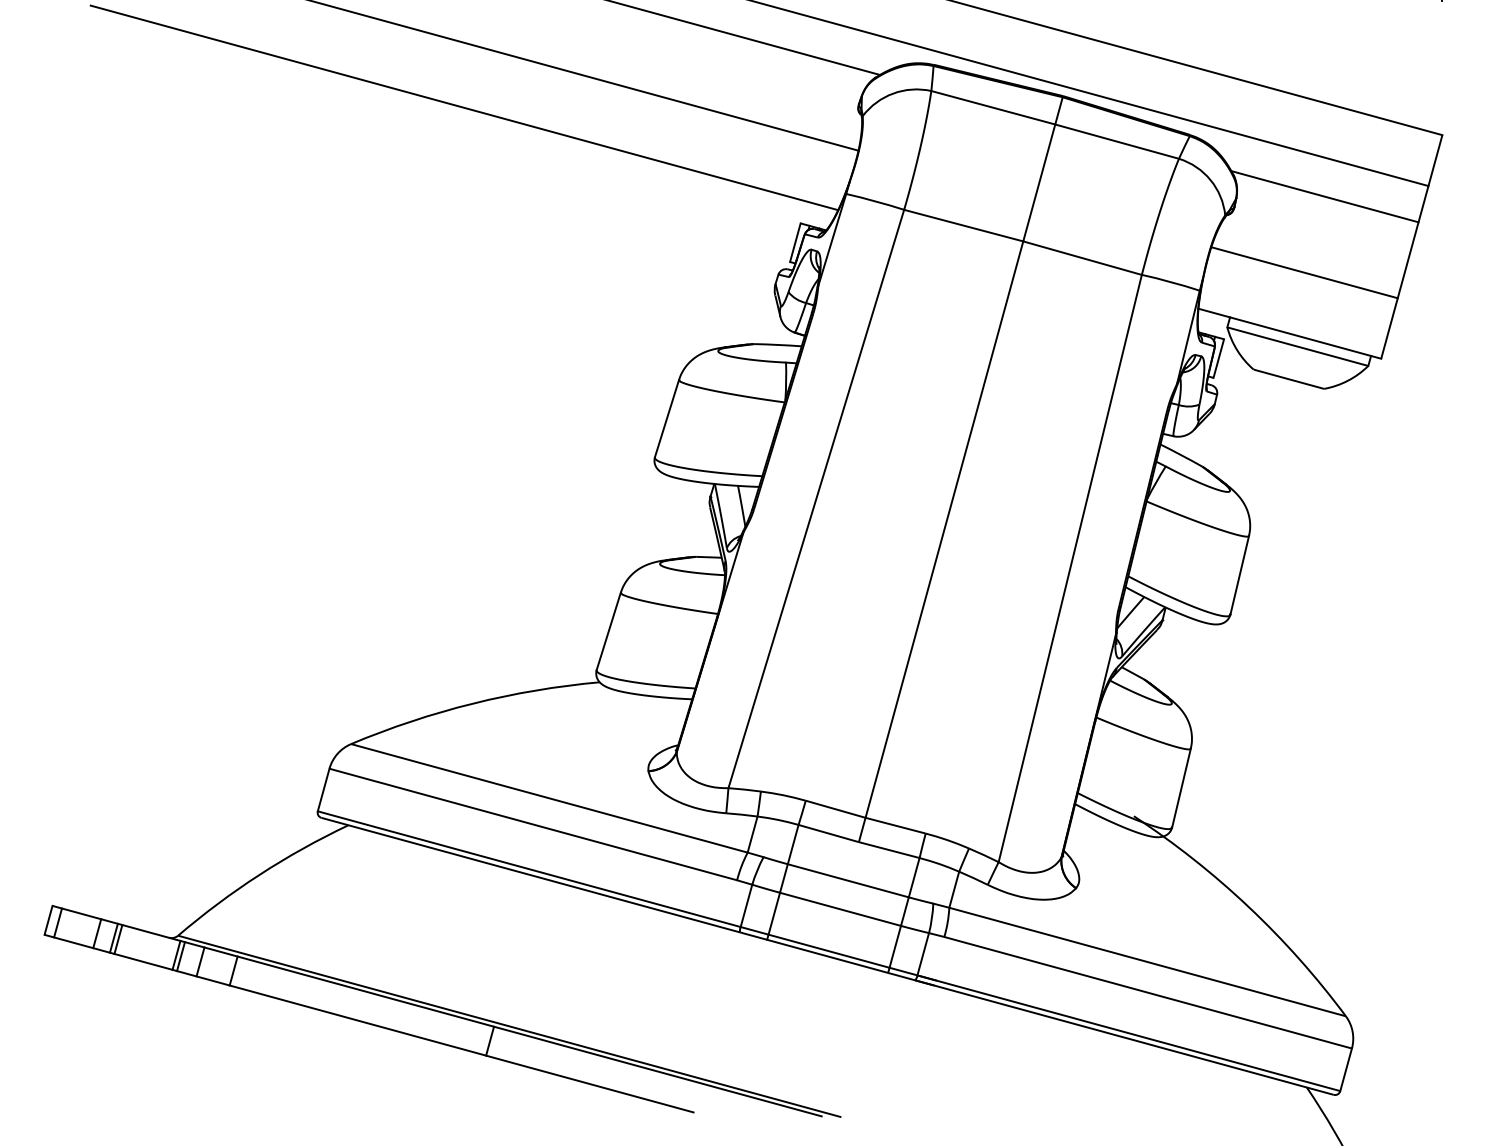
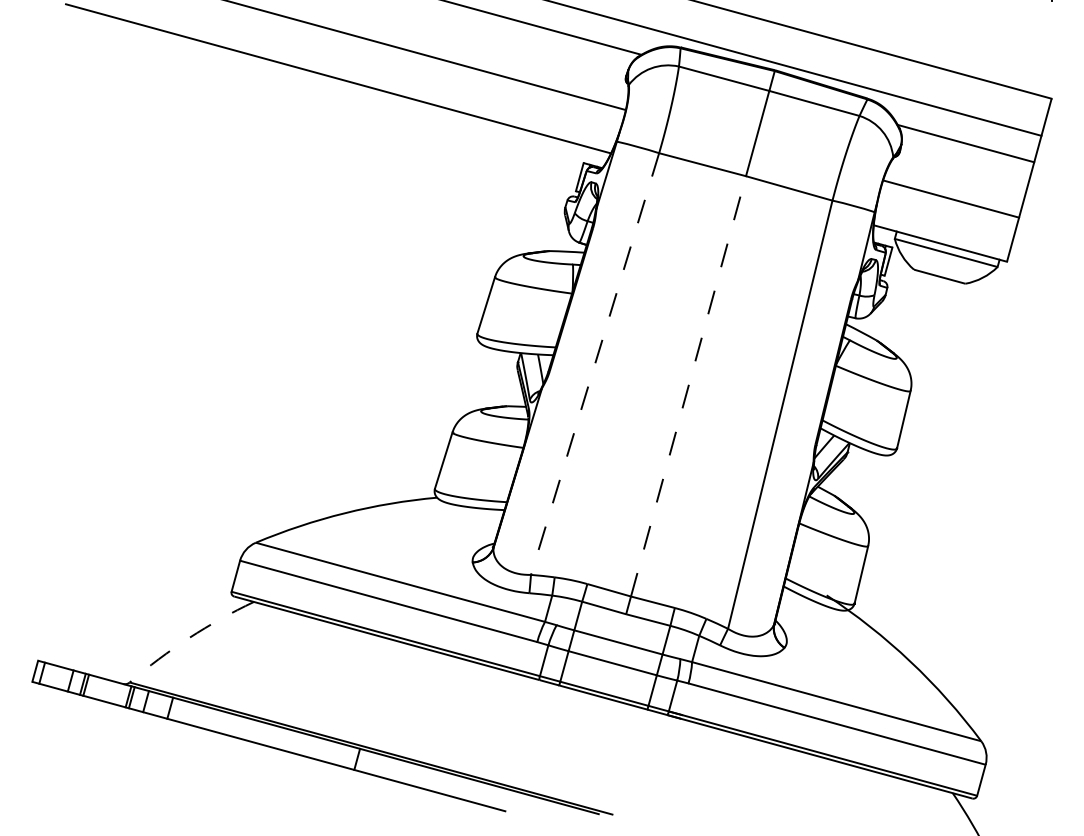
line: (816, 499) -> (595, 364), solid -> dashed
line: (944, 529) -> (688, 386), solid -> dashed
arc: (259, 874) -> (189, 637), solid -> dashed

